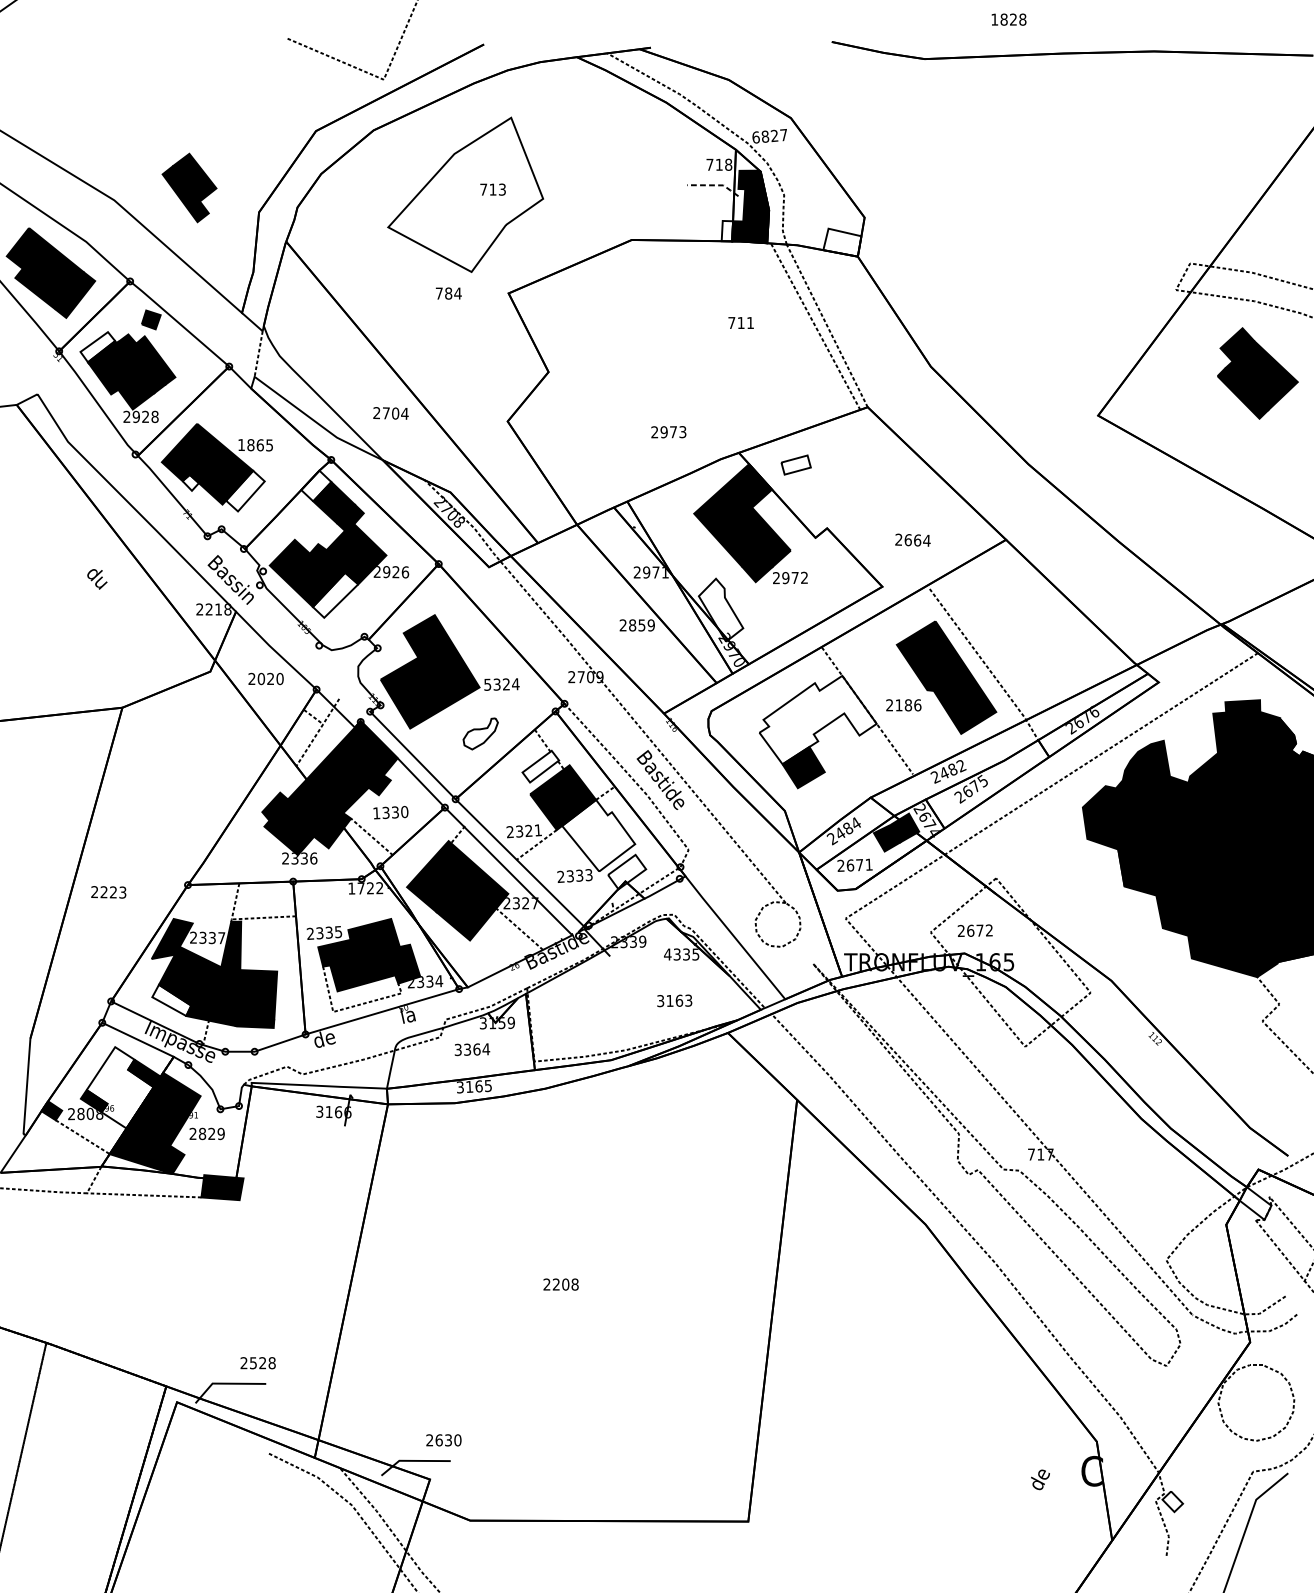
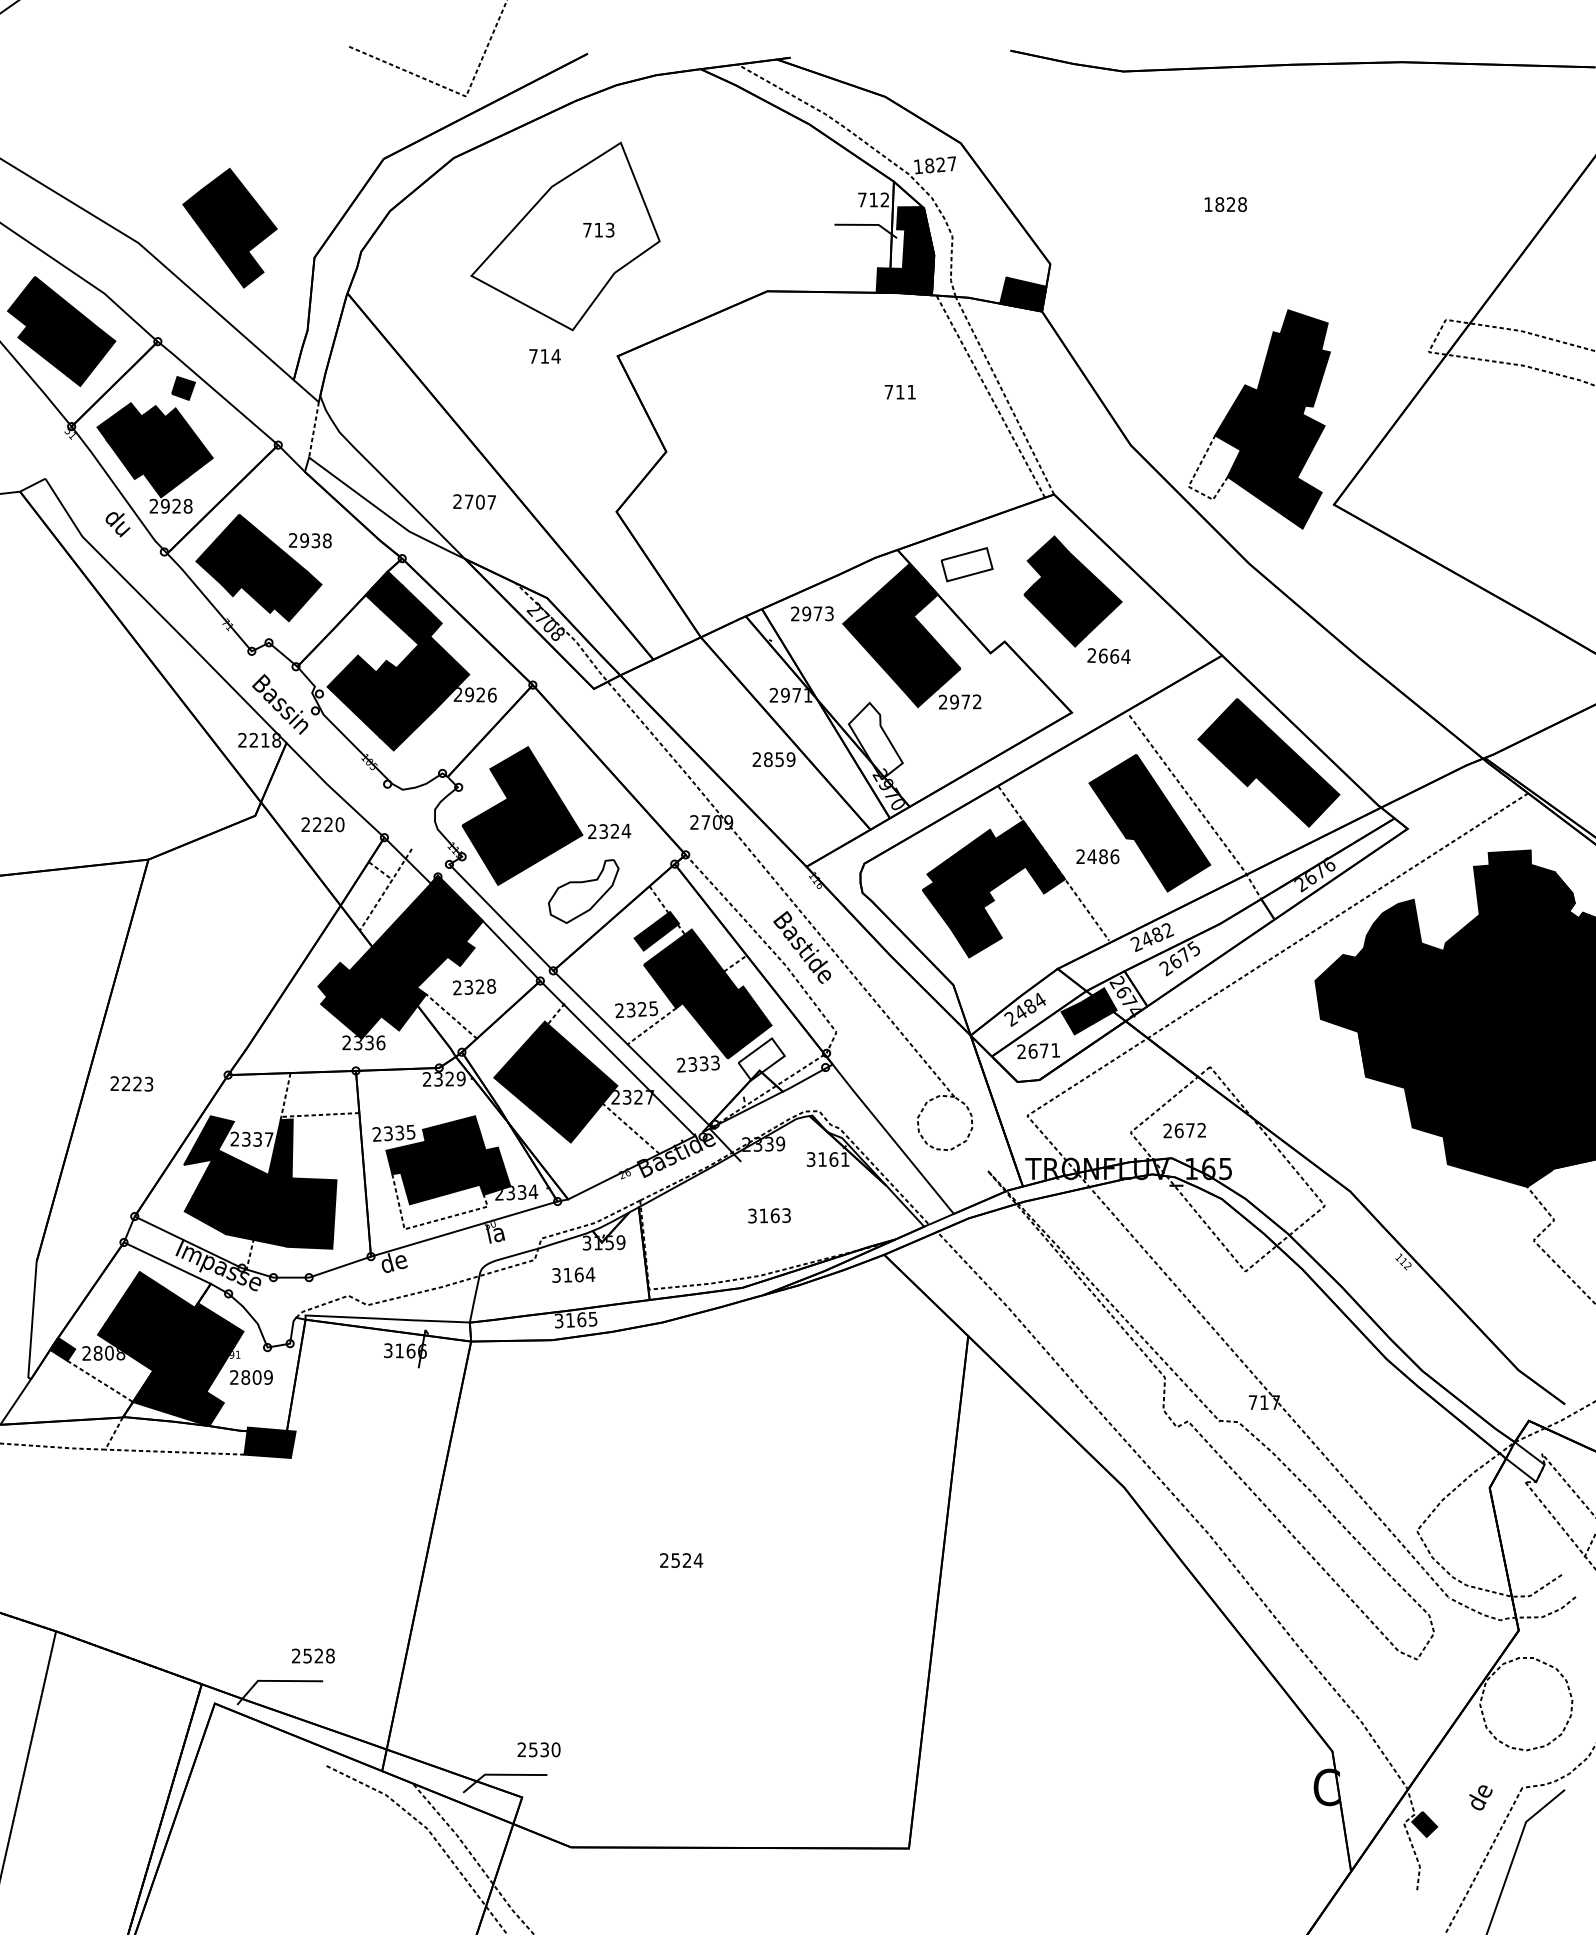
text: (1008, 19) -> (1225, 204), moved
text: (756, 137) -> (918, 166), 6827 -> 1827
text: (728, 164) -> (884, 199), 718 -> 712
line: (715, 185) -> (868, 224), dashed -> solid
part: (189, 187) -> (229, 227), size x1.43
fill: (727, 231) -> (883, 280), added
fill: (842, 242) -> (1023, 294), added
text: (448, 293) -> (544, 356), 784 -> 714
part: (1036, 345) -> (1259, 419), added
fill: (97, 347) -> (118, 421), added
part: (1257, 373) -> (1072, 591), moved
text: (404, 413) -> (491, 502), 2704 -> 2707
text: (668, 431) -> (812, 613), moved
text: (254, 445) -> (309, 540), 1865 -> 2938
part: (795, 464) -> (966, 564), size x1.43
fill: (190, 482) -> (231, 586), added
fill: (315, 485) -> (383, 589), added
fill: (245, 491) -> (297, 596), added
text: (96, 579) -> (117, 524), moved
fill: (335, 594) -> (407, 722), added
part: (1044, 627) -> (1268, 762), added
text: (260, 678) -> (316, 824), 2020 -> 2220
text: (487, 684) -> (592, 831), 5324 -> 2324
text: (898, 705) -> (1091, 856), 2186 -> 2486
fill: (817, 719) -> (993, 874), added
part: (480, 733) -> (583, 891), size x1.67
fill: (540, 766) -> (656, 931), added
text: (390, 812) -> (474, 987), 1330 -> 2328
text: (538, 830) -> (653, 1008), 2321 -> 2325
fill: (598, 835) -> (726, 1014), added
text: (365, 887) -> (443, 1078), 1722 -> 2329
text: (681, 954) -> (827, 1159), 4335 -> 3161
fill: (171, 1000) -> (208, 1215), added
text: (674, 1000) -> (769, 1215), moved
text: (467, 1049) -> (567, 1274), 3364 -> 3164
fill: (119, 1087) -> (145, 1321), added
text: (211, 1133) -> (256, 1377), 2829 -> 2809
text: (566, 1284) -> (687, 1560), 2208 -> 2524
text: (439, 1440) -> (533, 1749), 2630 -> 2530
text: (1040, 1479) -> (1480, 1797), moved
fill: (1172, 1500) -> (1424, 1823), added

